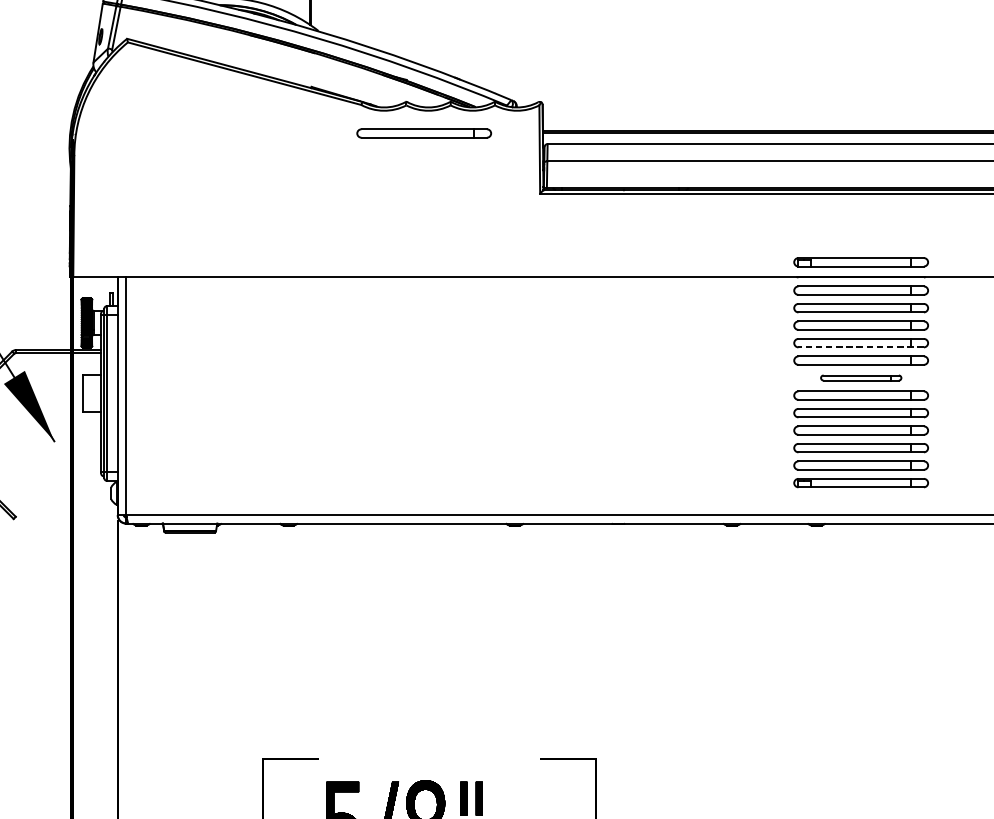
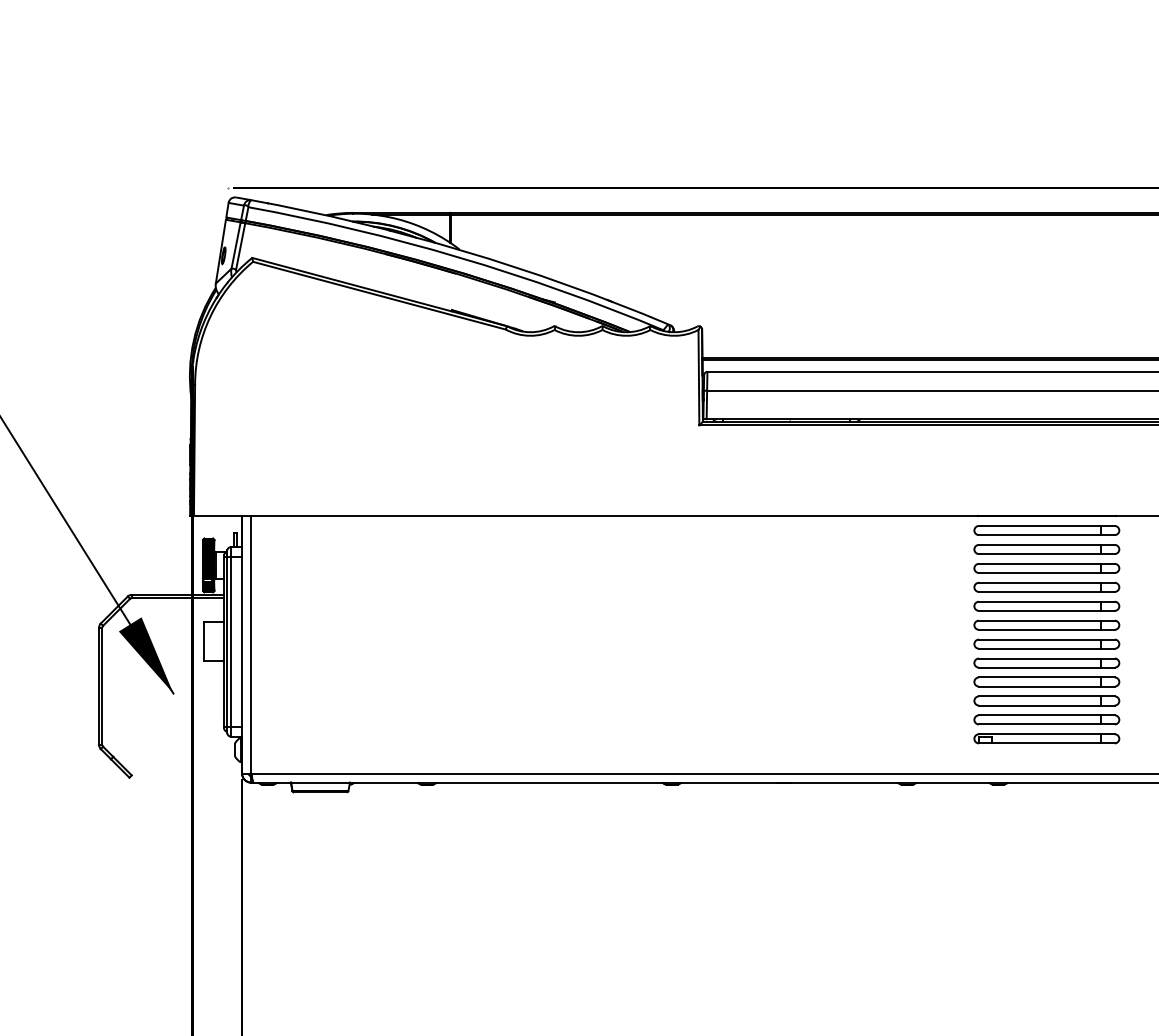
part: (423, 133) -> (573, 360), removed
part: (860, 261) -> (1046, 499), removed
line: (860, 346) -> (1046, 591), dashed -> solid
part: (860, 377) -> (1046, 624), size x1.67

